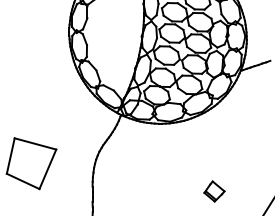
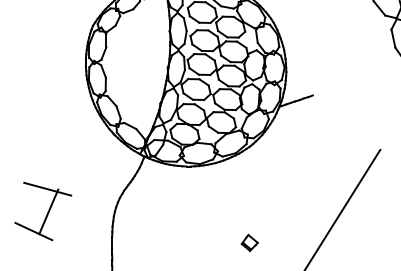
line: (10, 155) -> (19, 202), removed
line: (47, 168) -> (48, 211), moved
part: (214, 191) -> (249, 242), size x0.7

